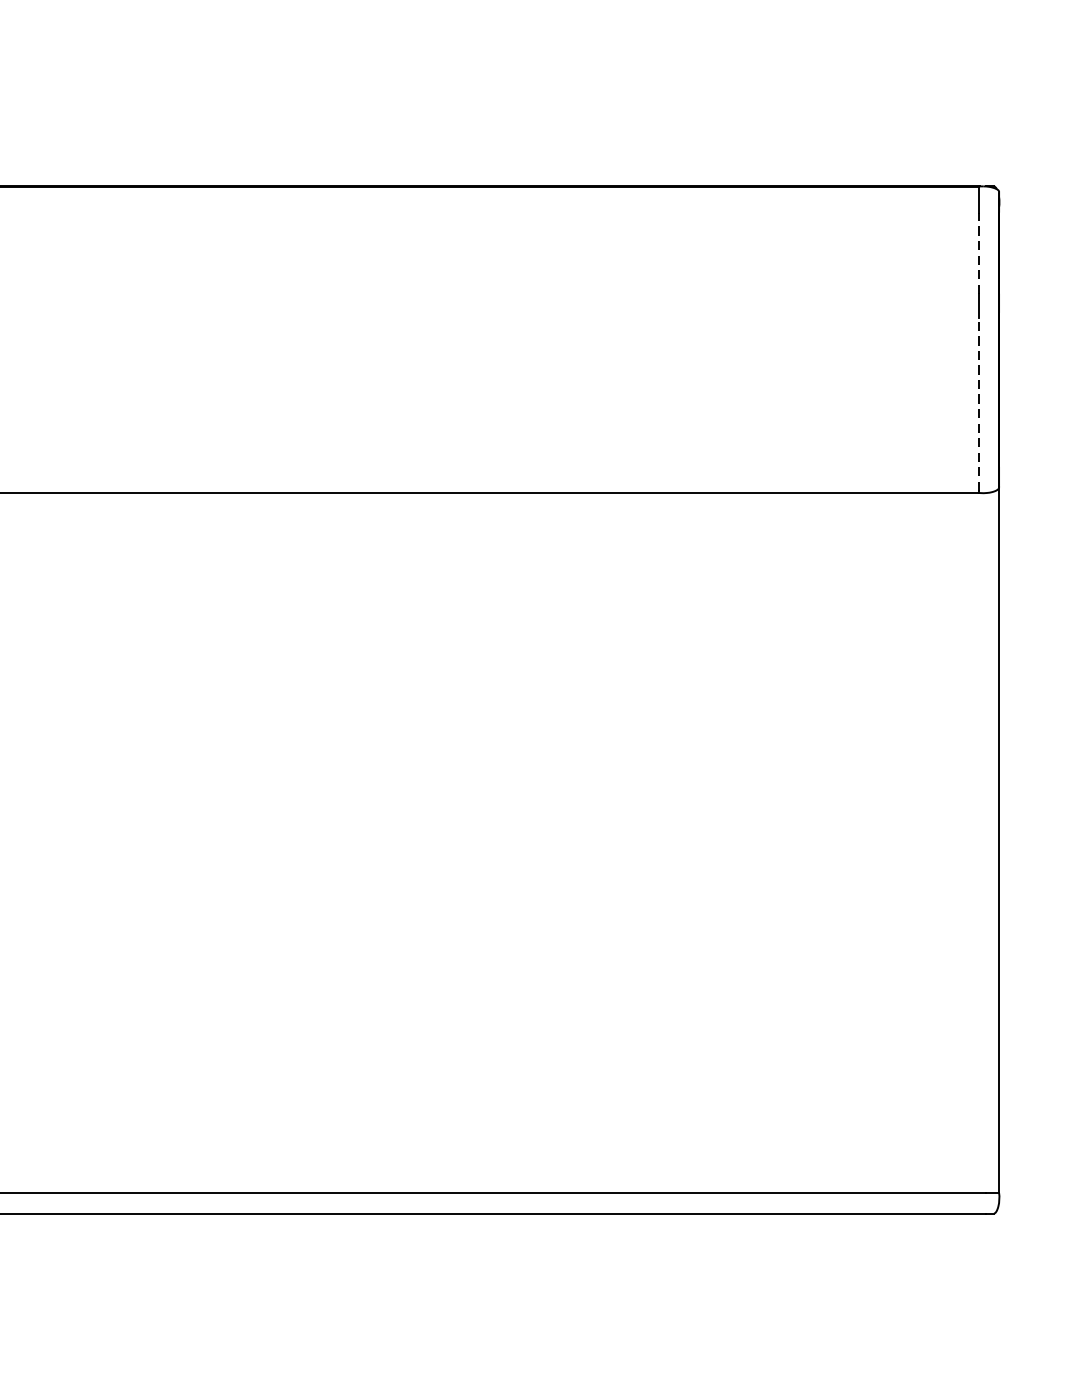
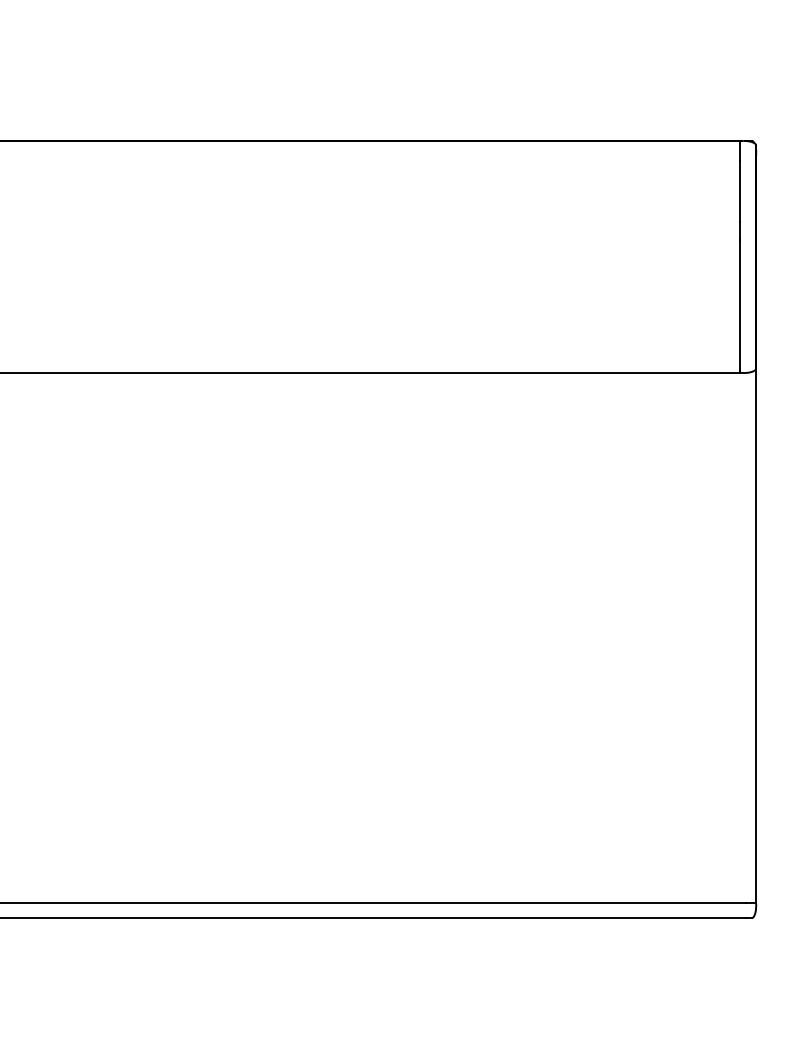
line: (978, 253) -> (740, 191), dashed -> solid
line: (978, 403) -> (740, 305), dashed -> solid

